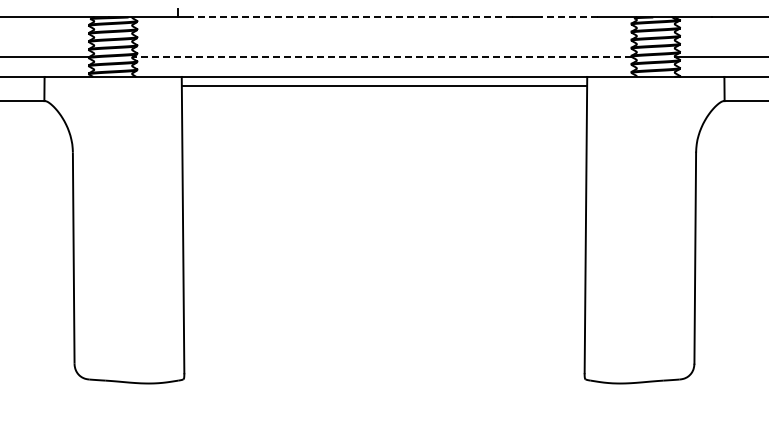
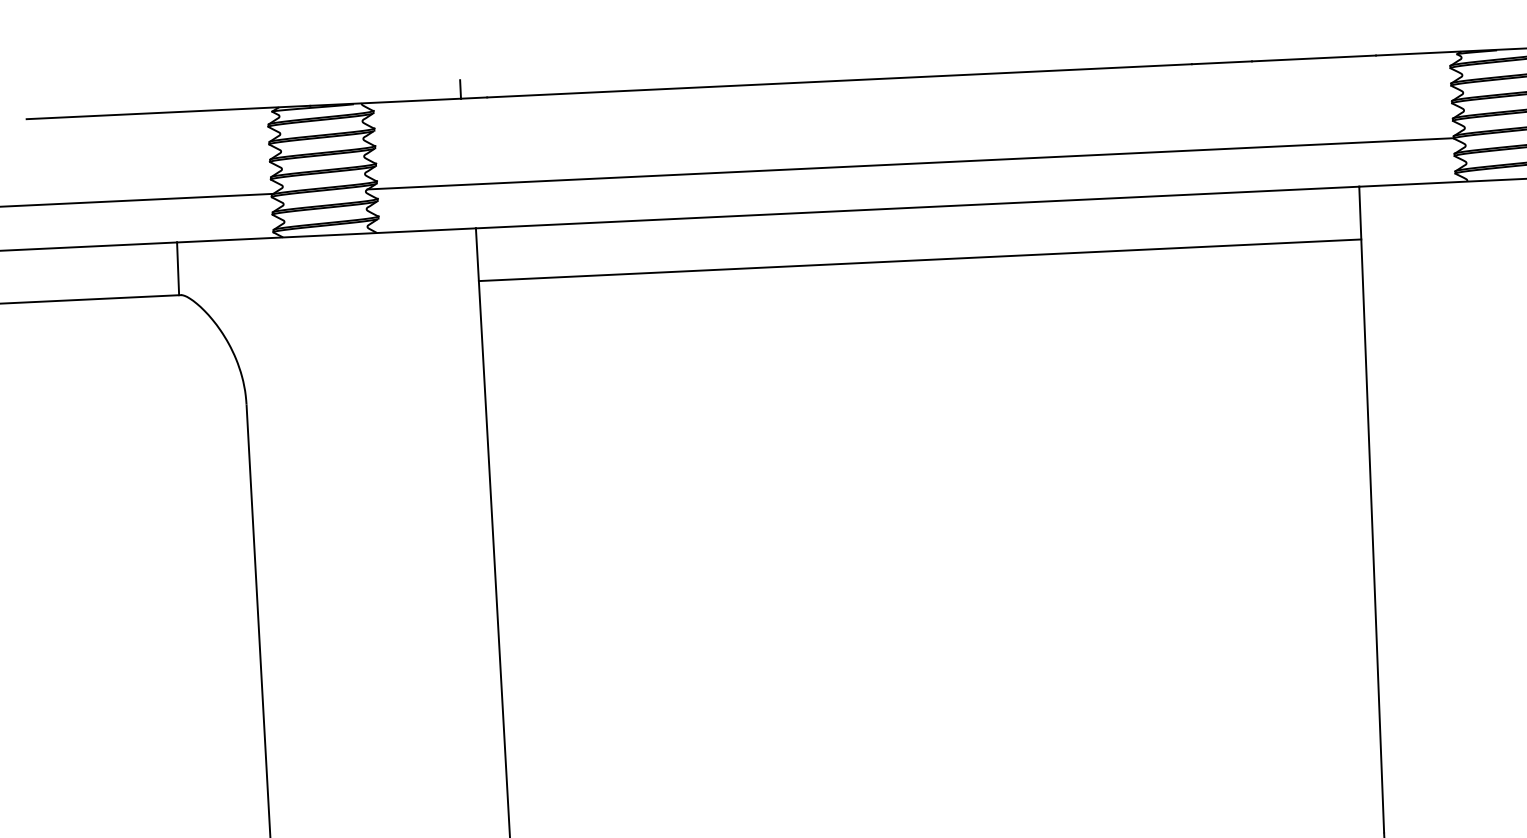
line: (351, 17) -> (839, 81), dashed -> solid
line: (568, 17) -> (1312, 59), dashed -> solid
line: (381, 56) -> (908, 163), dashed -> solid
line: (384, 86) -> (920, 261), moved

